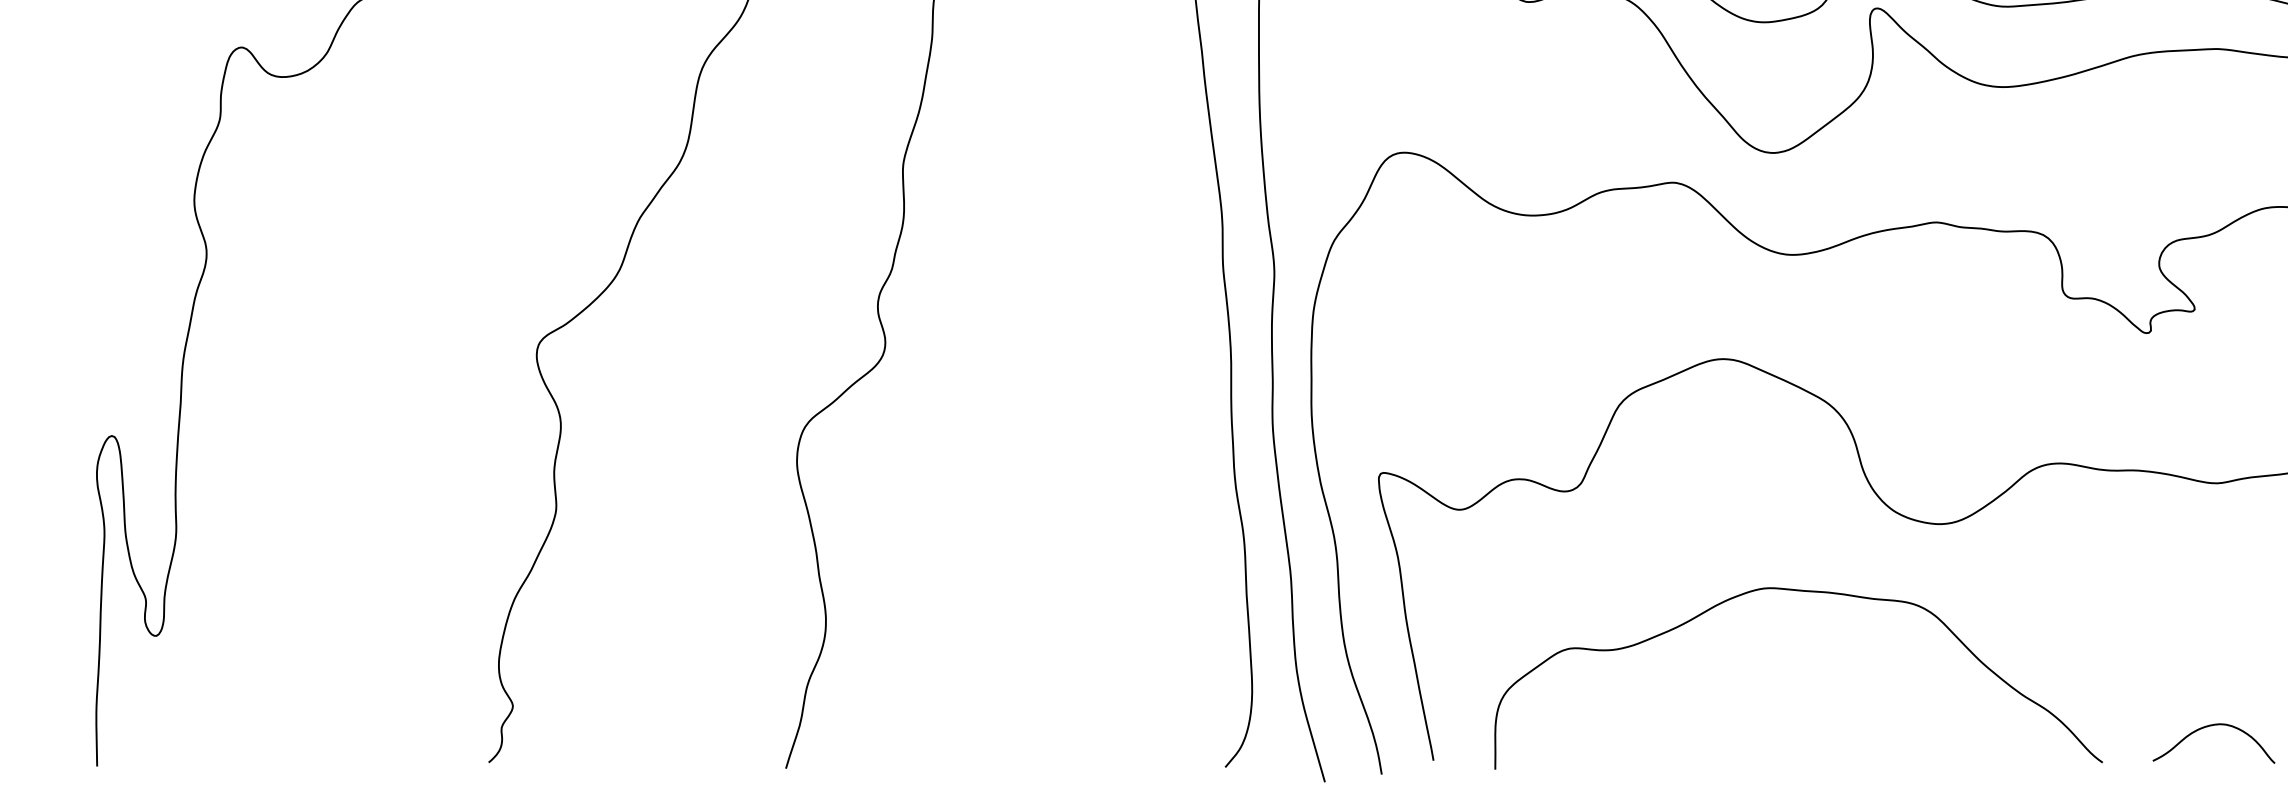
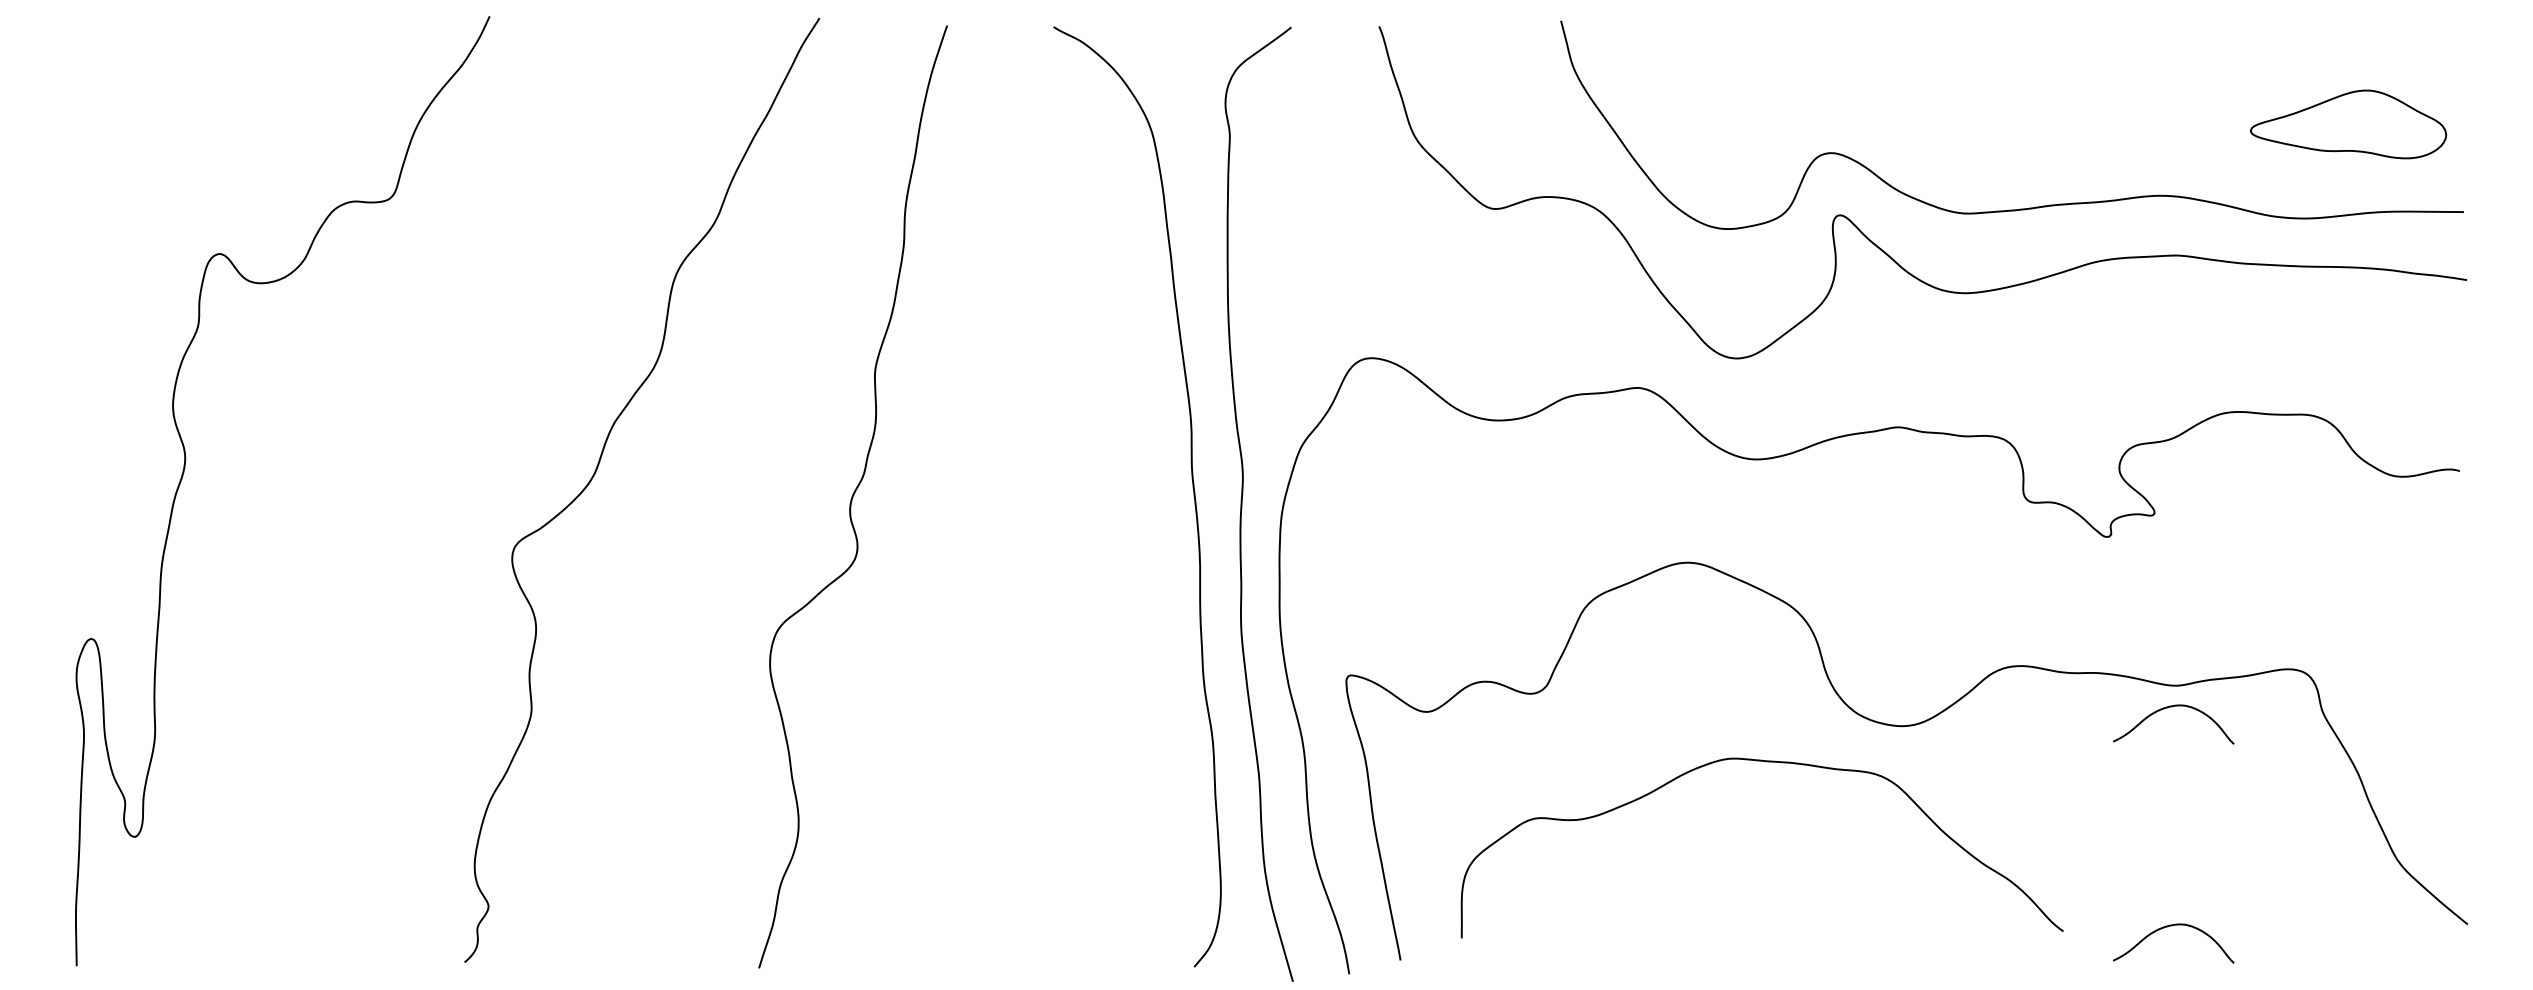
curve: (2212, 505) -> (2172, 707), added
curve: (1802, 592) -> (1766, 762), moved

